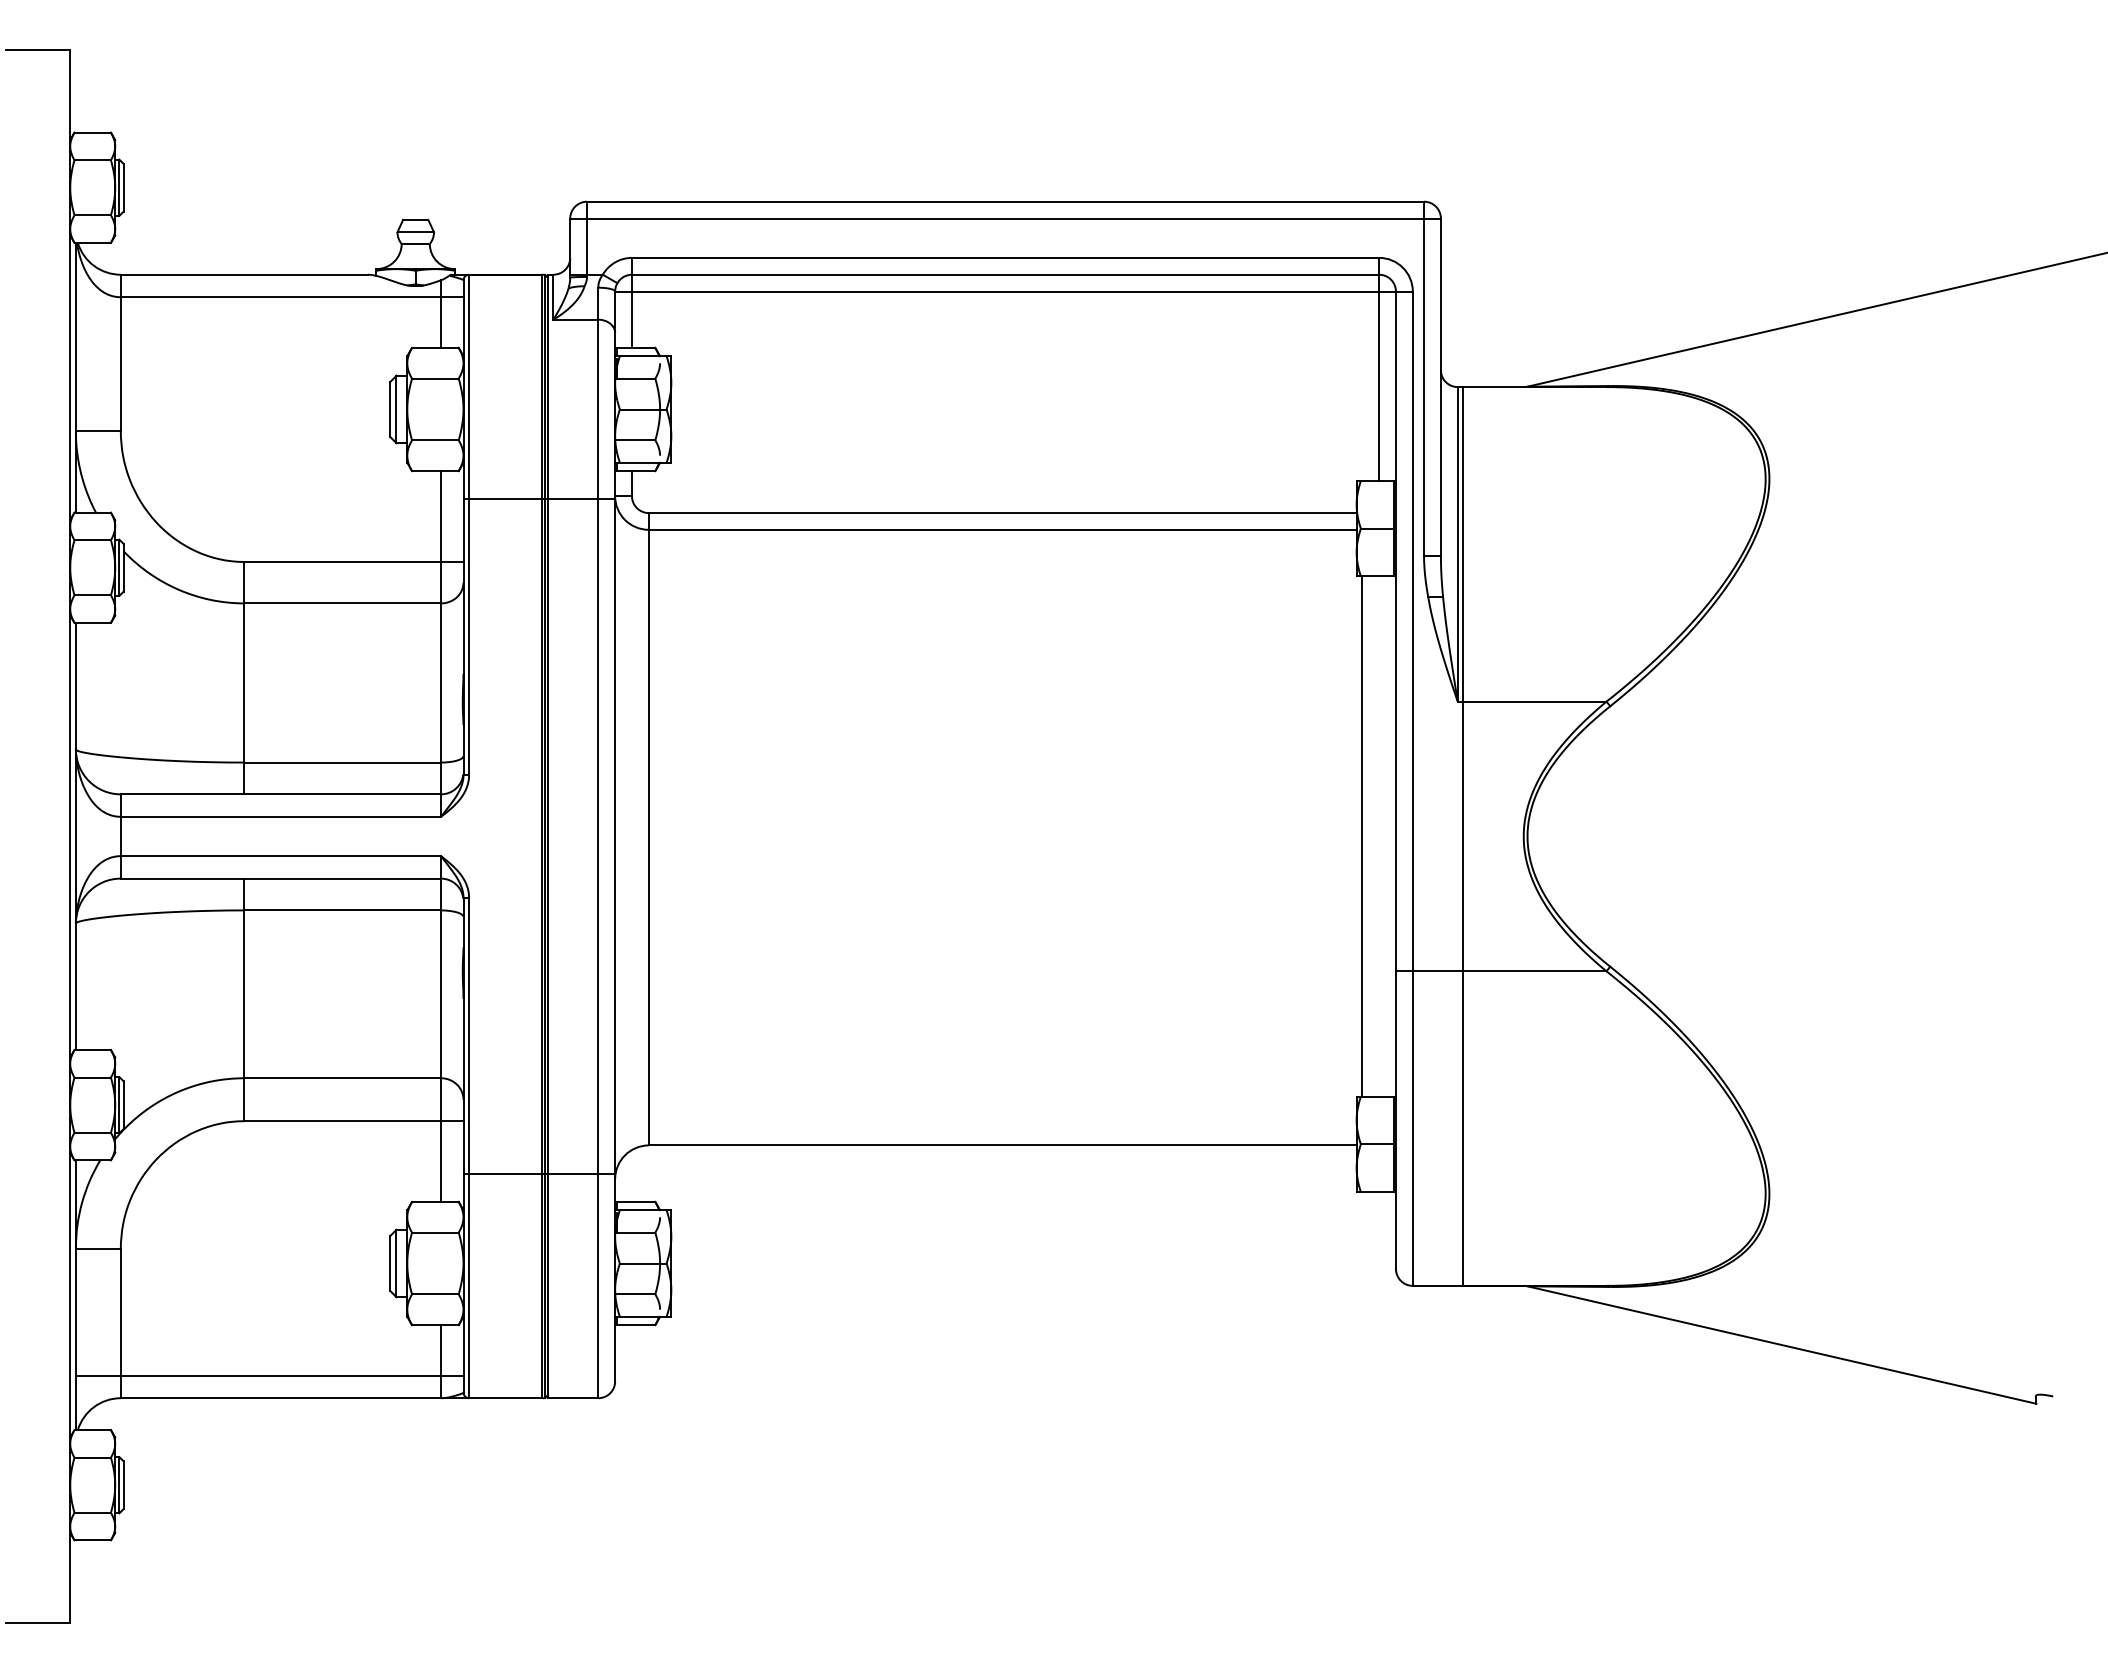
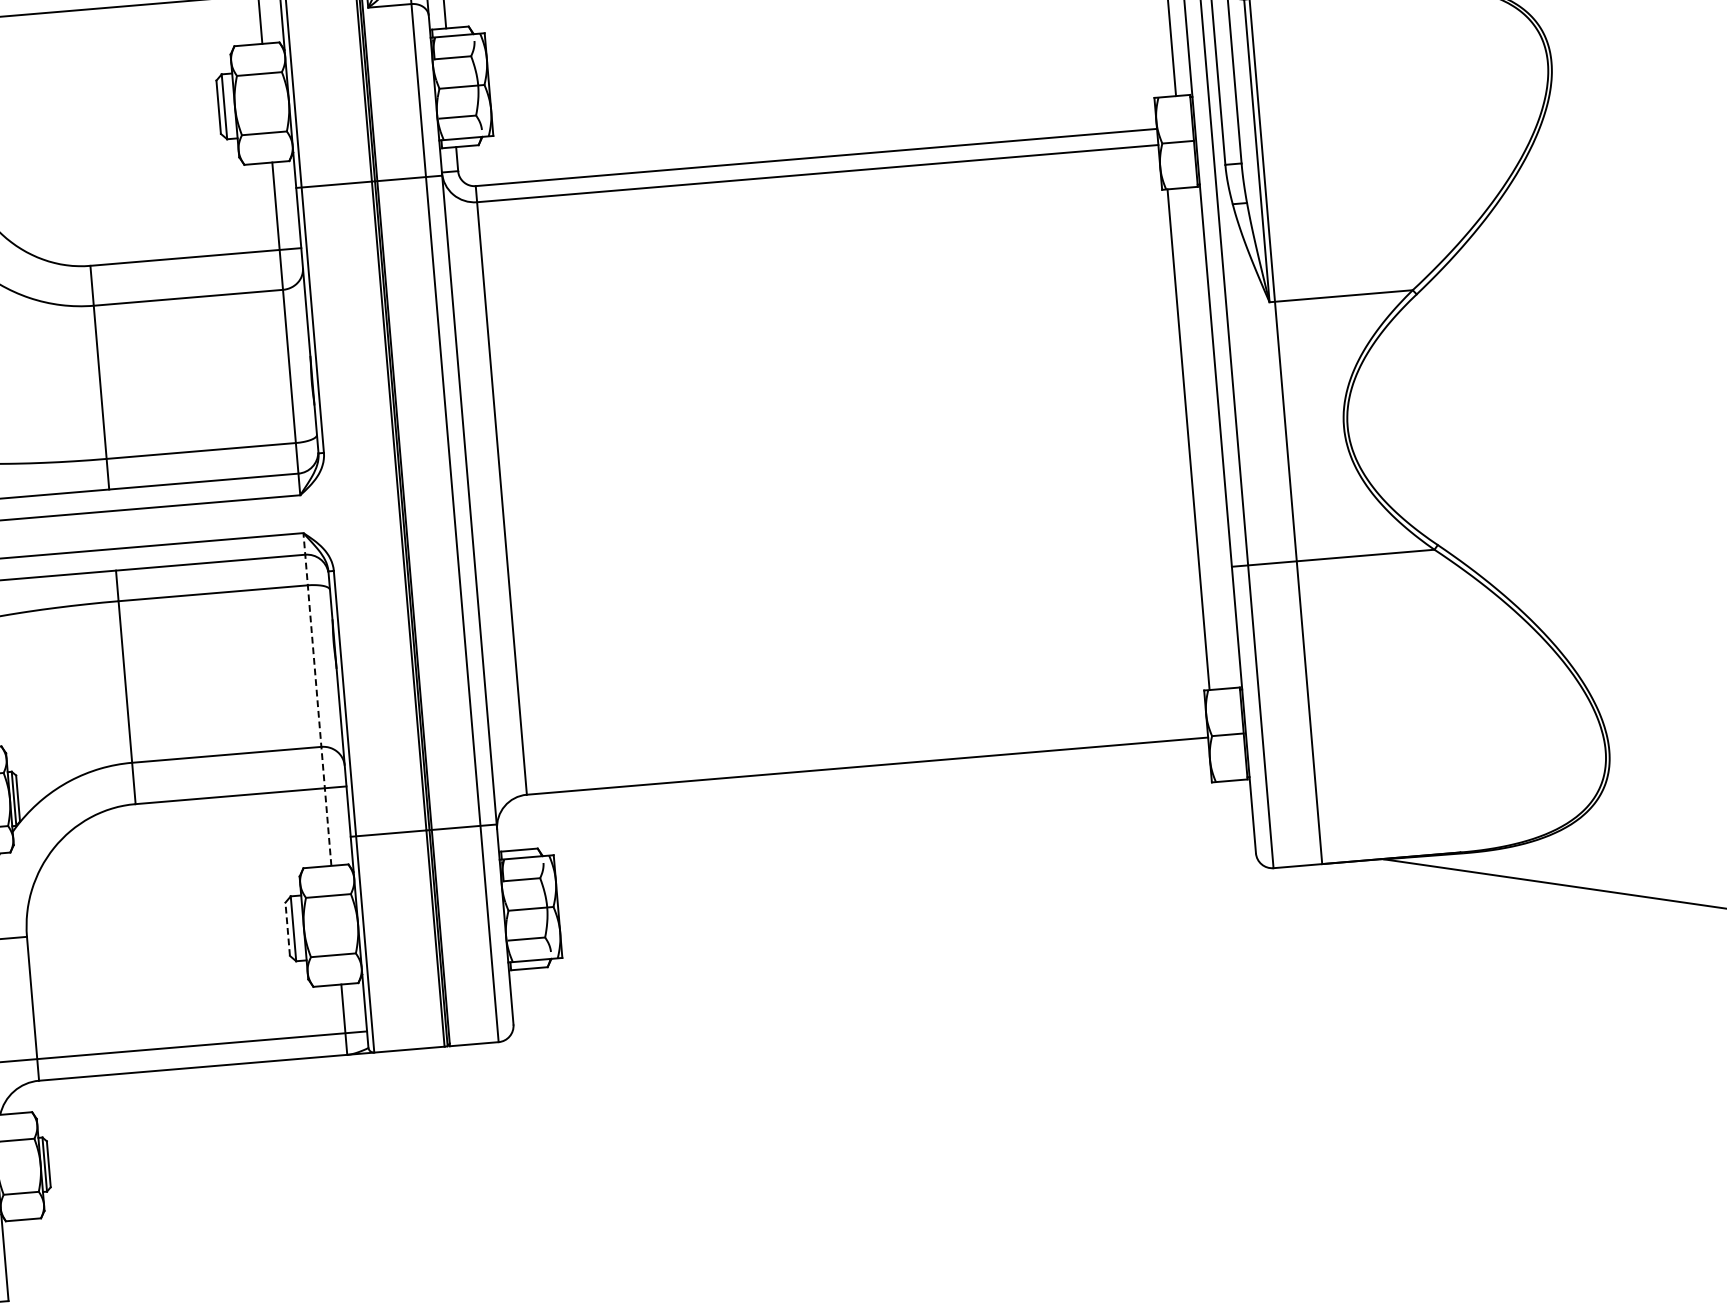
line: (441, 1029) -> (317, 699), solid -> dashed
line: (390, 1263) -> (287, 929), solid -> dashed

